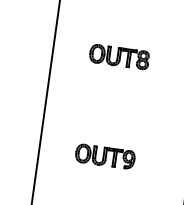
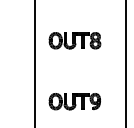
part: (118, 56) -> (74, 40), size x1.43
part: (104, 156) -> (74, 101), size x1.43

